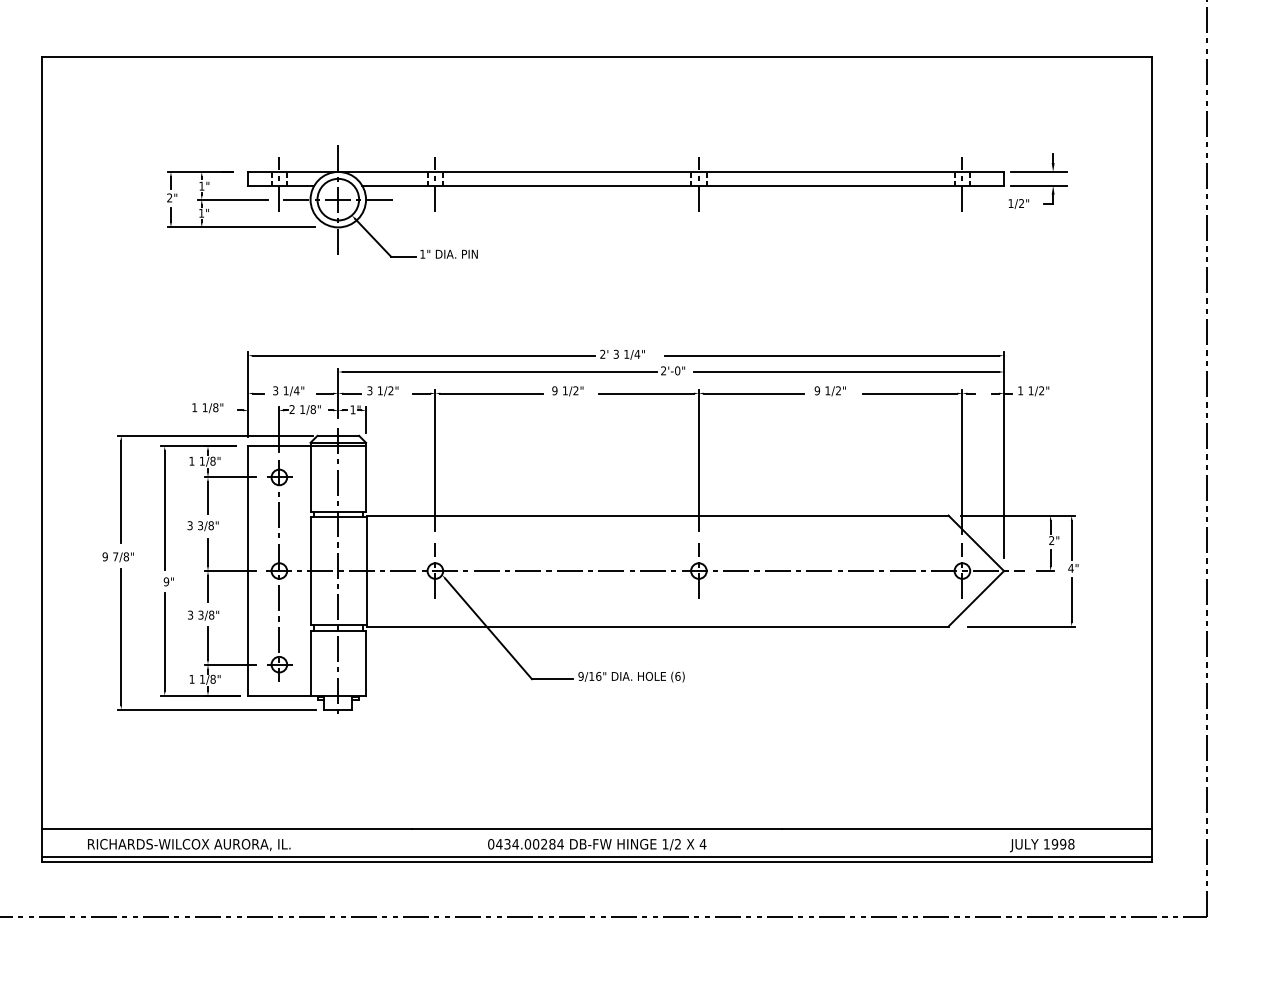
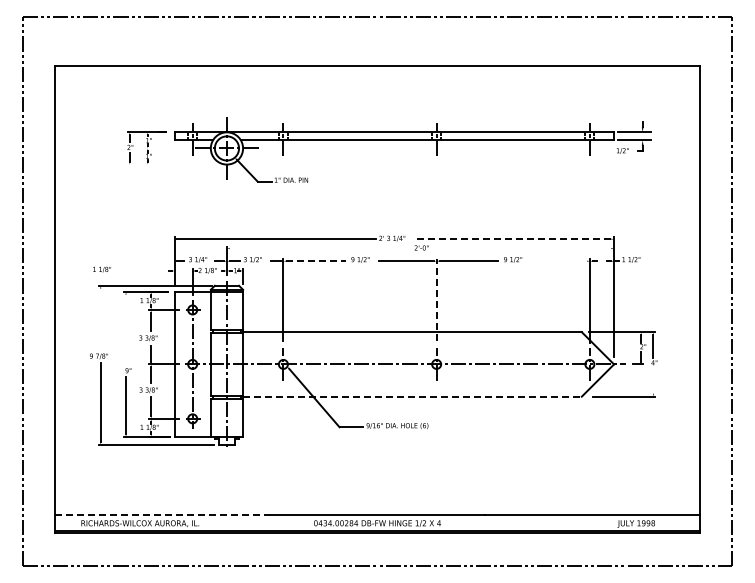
line: (232, 199) -> (165, 148), removed
line: (241, 227) -> (170, 164), removed
line: (831, 356) -> (513, 239), solid -> dashed
line: (499, 371) -> (320, 248), removed
line: (846, 371) -> (522, 248), removed
line: (492, 394) -> (316, 261), solid -> dashed
line: (908, 394) -> (558, 261), removed
text: (206, 407) -> (101, 269), moved
line: (698, 461) -> (436, 300), solid -> dashed
line: (120, 492) -> (100, 318), removed
line: (165, 509) -> (126, 328), removed
line: (1071, 598) -> (653, 380), removed
line: (659, 626) -> (413, 396), solid -> dashed
line: (227, 829) -> (162, 514), solid -> dashed

